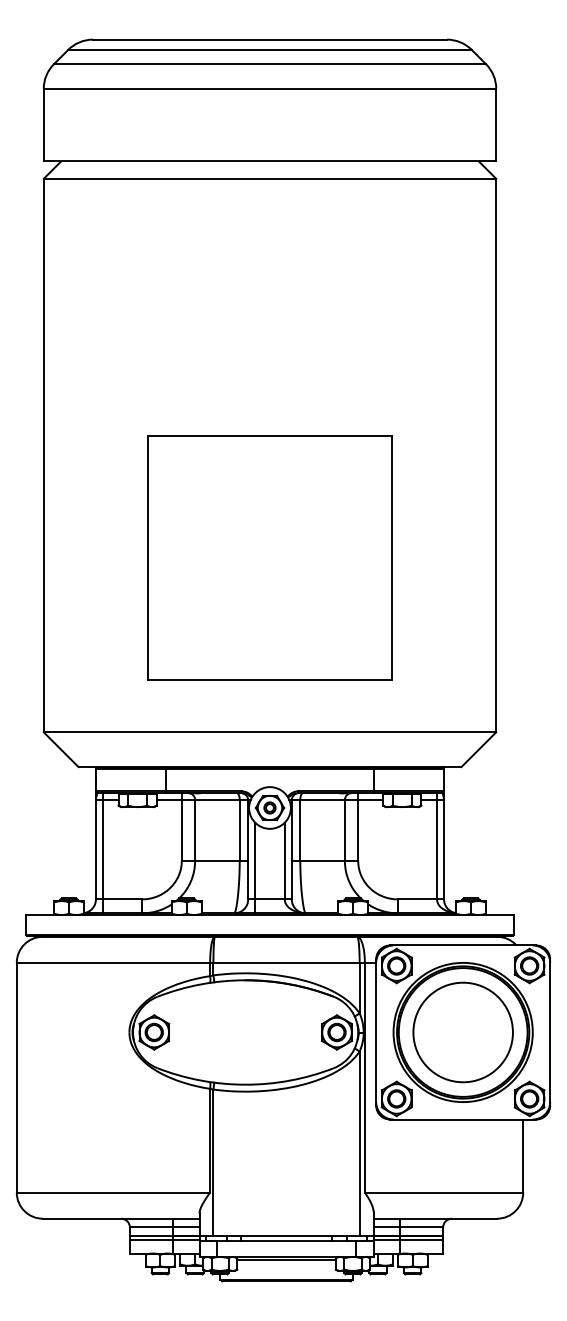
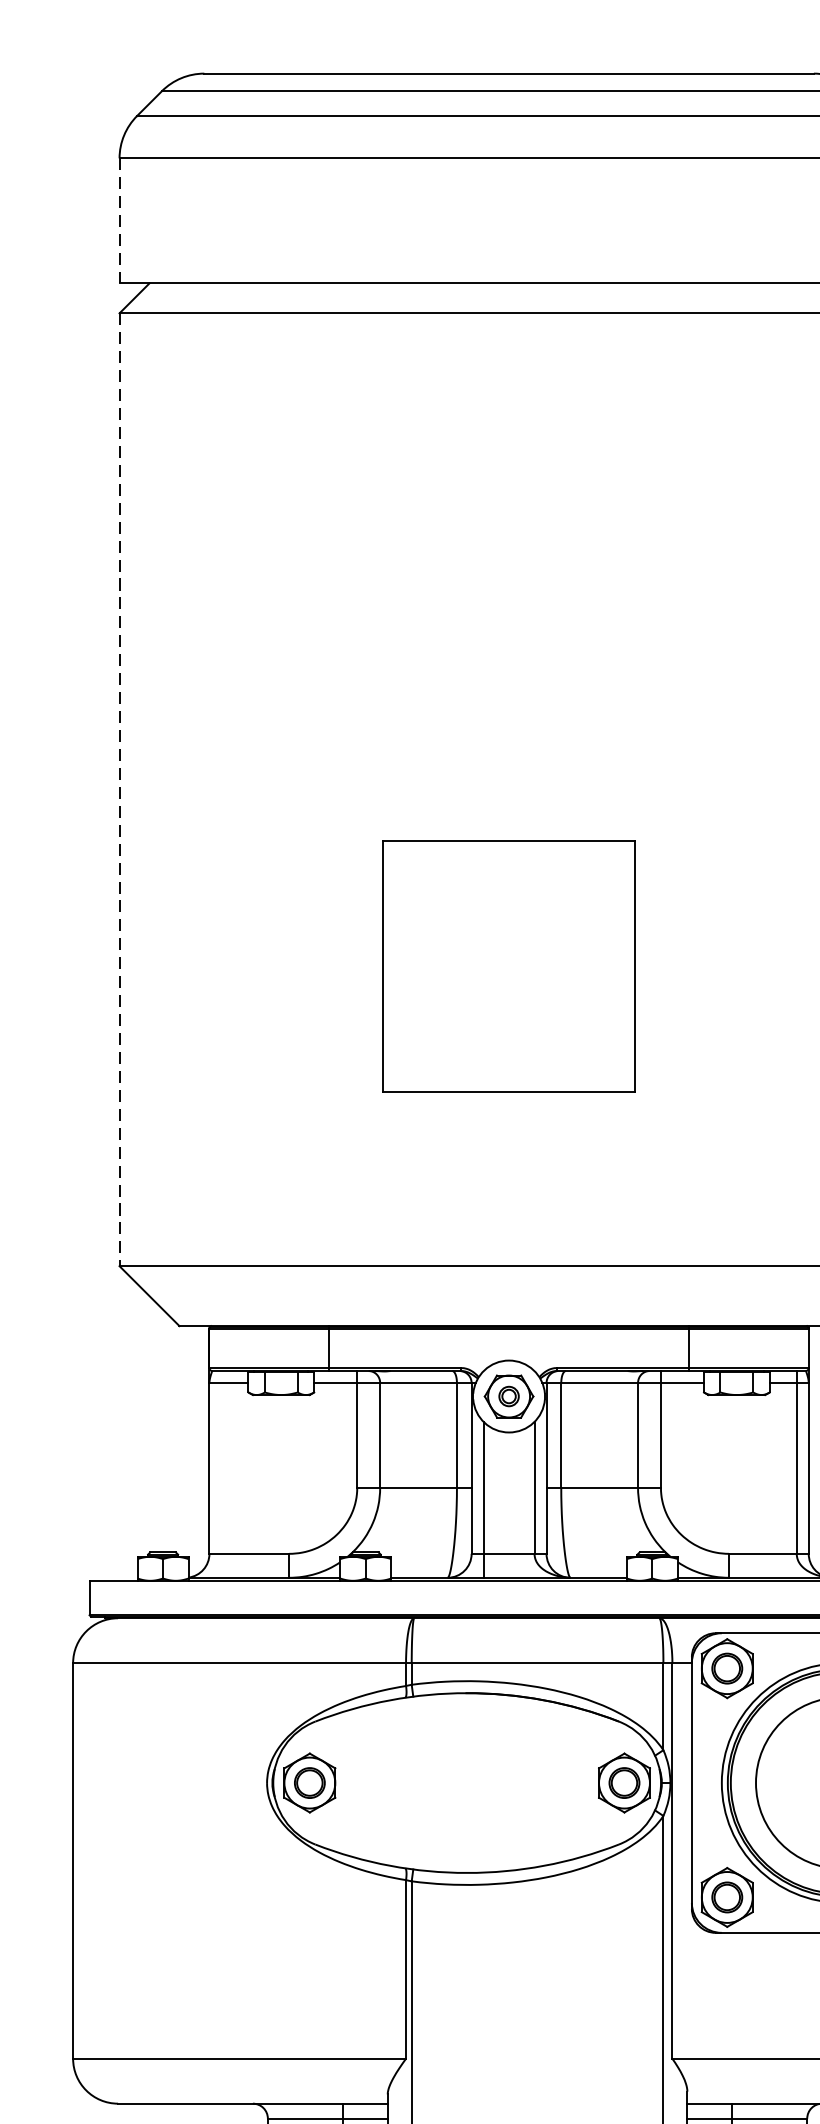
line: (43, 125) -> (119, 221), solid -> dashed
line: (43, 455) -> (119, 789), solid -> dashed
part: (269, 557) -> (508, 965), size x0.6
line: (102, 853) -> (220, 1474), removed

